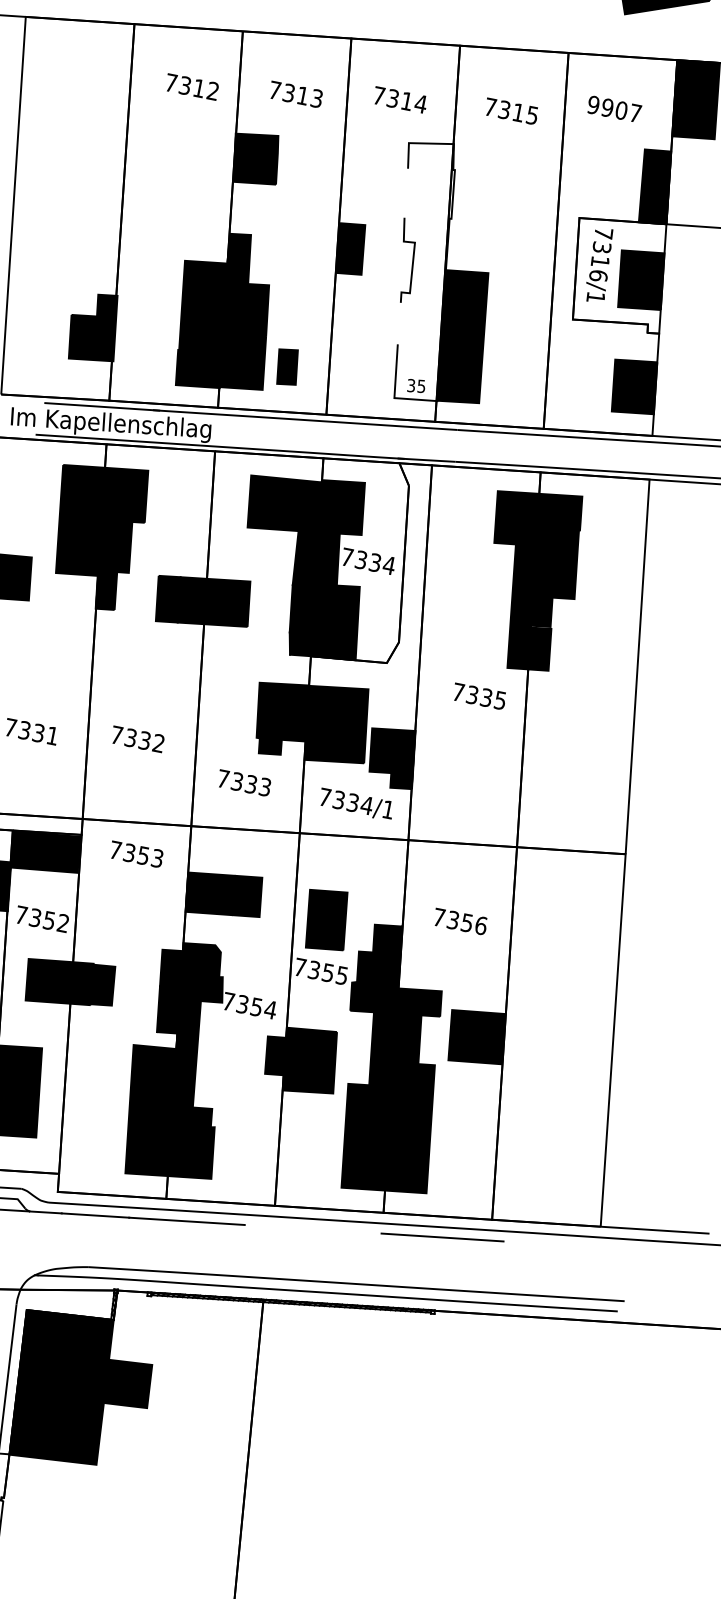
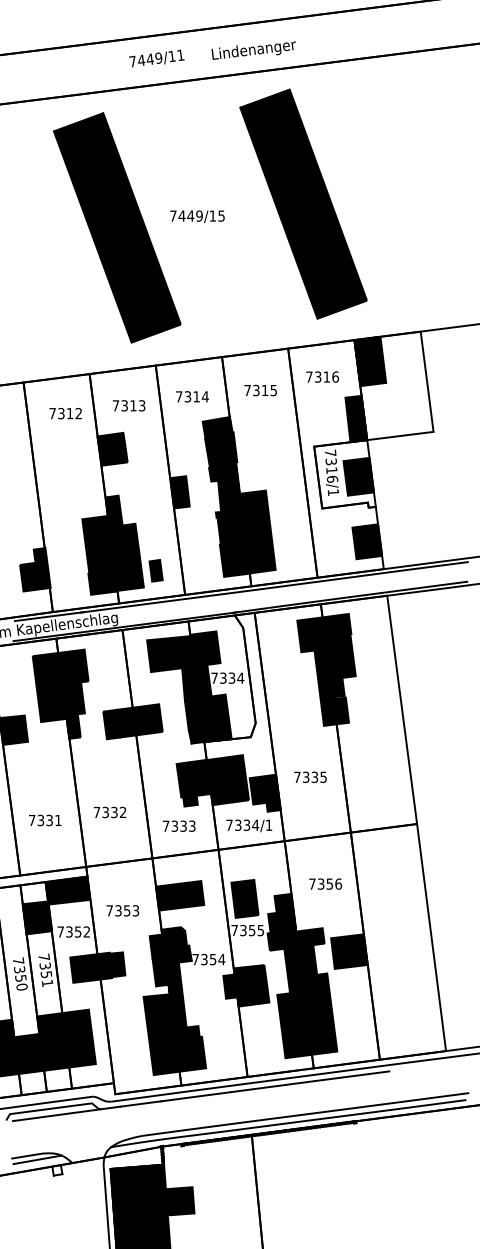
text: (614, 108) -> (322, 376), 9907 -> 7316
fill: (423, 270) -> (226, 496), added
text: (479, 695) -> (310, 776), moved
text: (136, 853) -> (122, 910), moved
line: (313, 1229) -> (273, 1086), added

